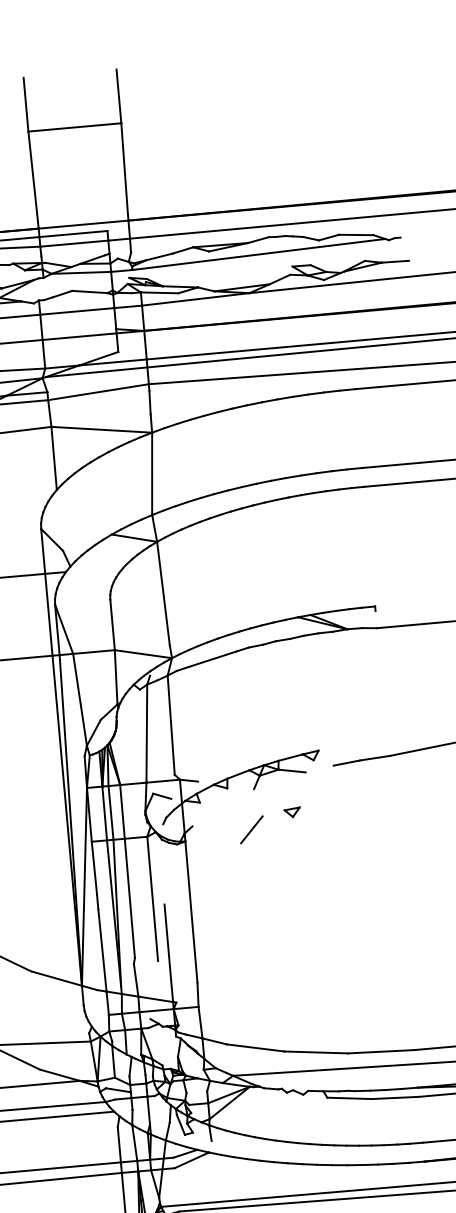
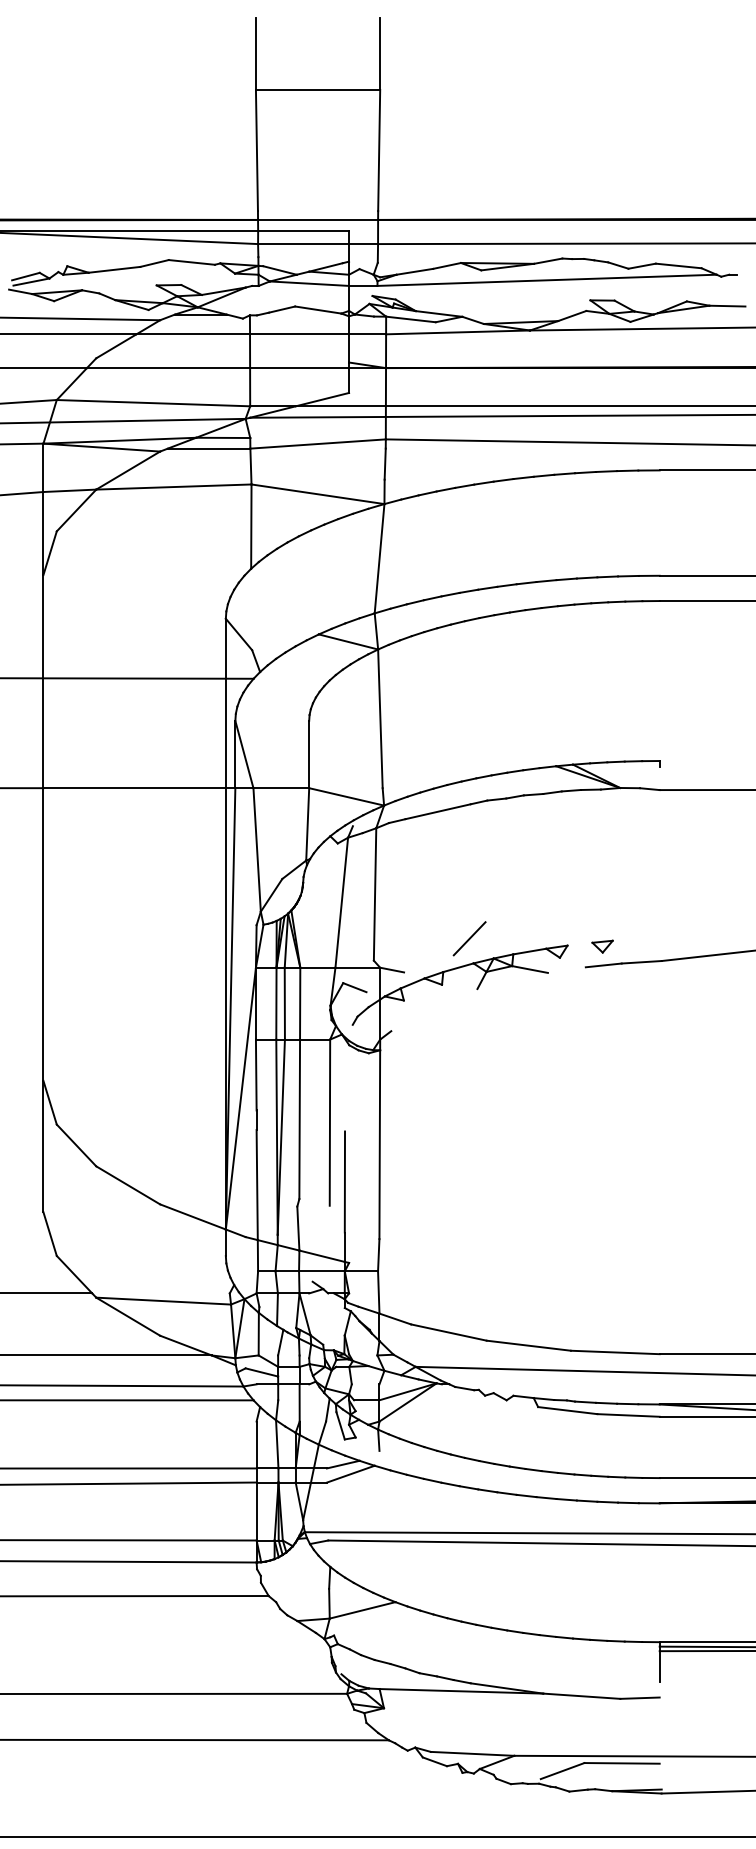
part: (292, 812) -> (602, 946), moved
line: (251, 829) -> (469, 938), moved

